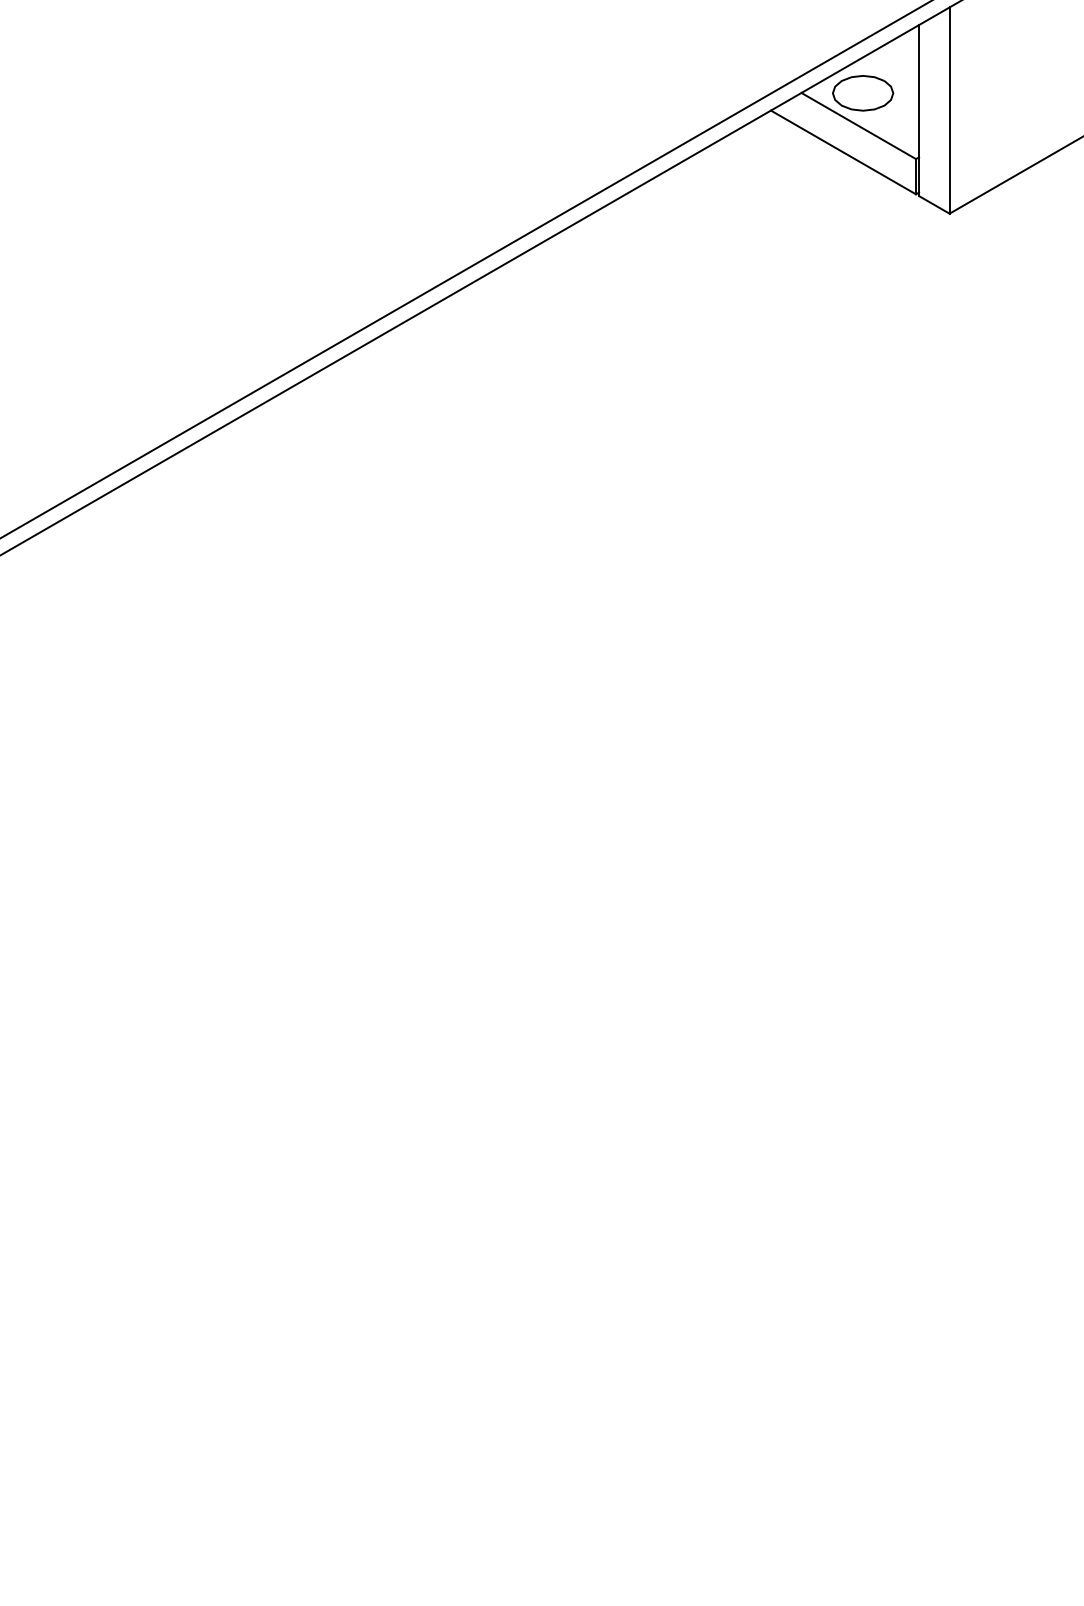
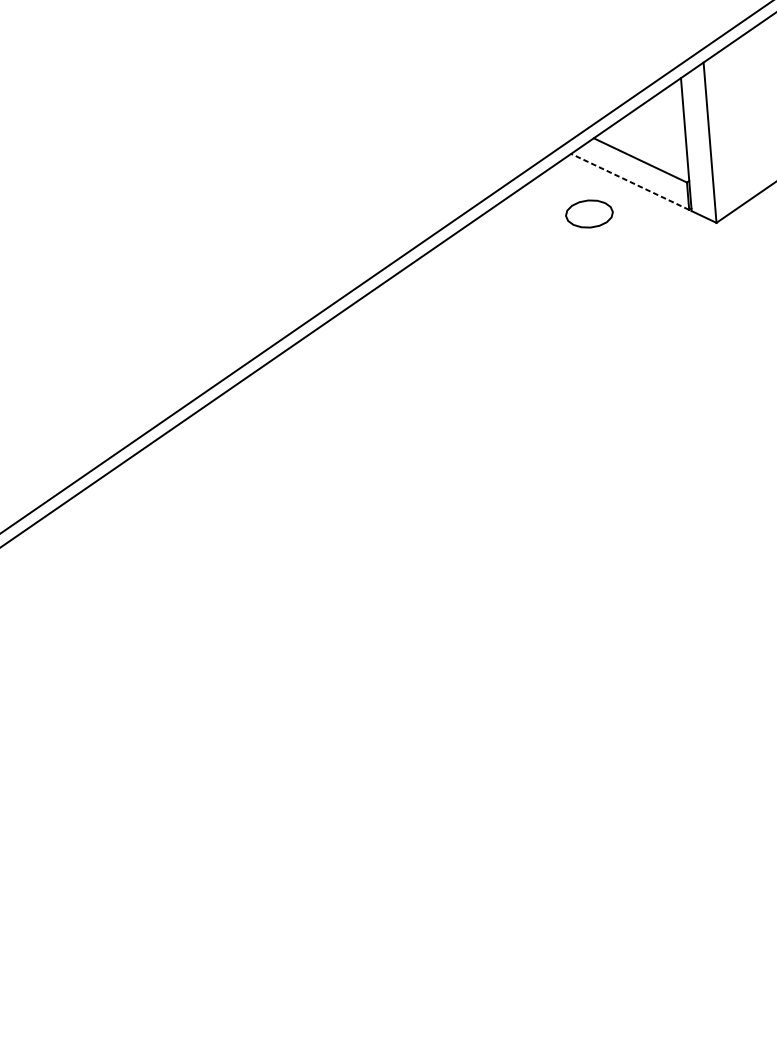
part: (863, 93) -> (589, 214), moved
line: (843, 152) -> (630, 181), solid -> dashed

